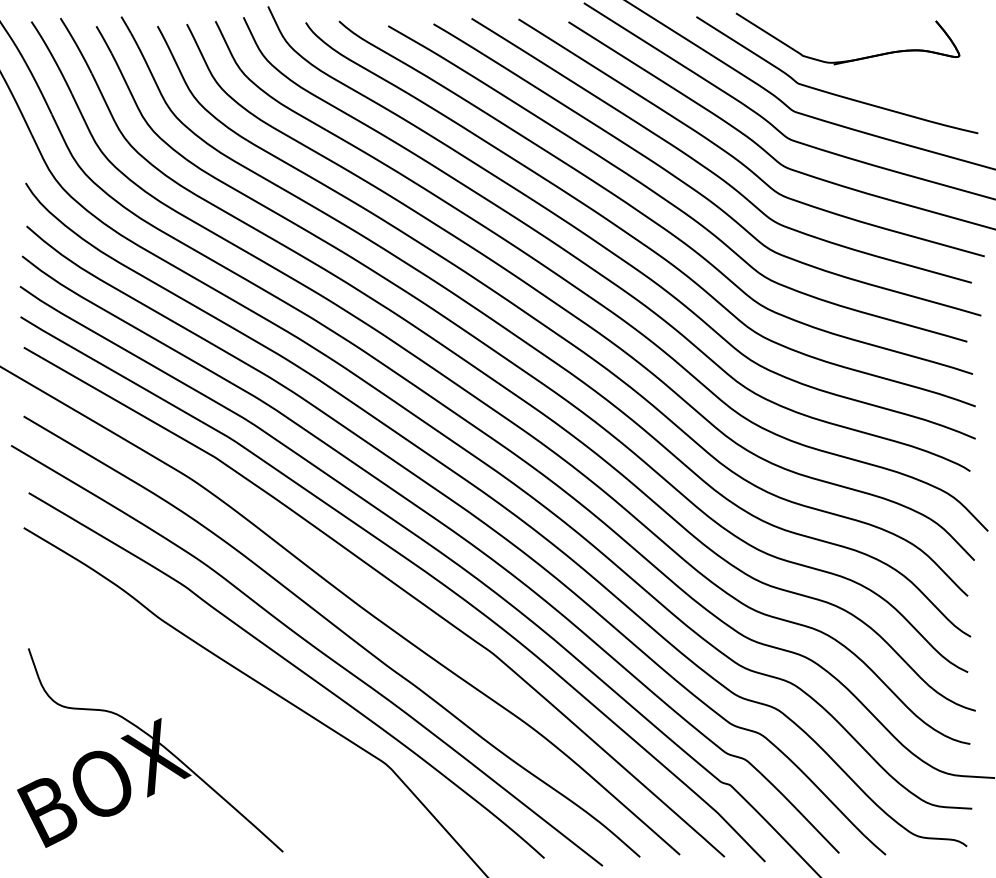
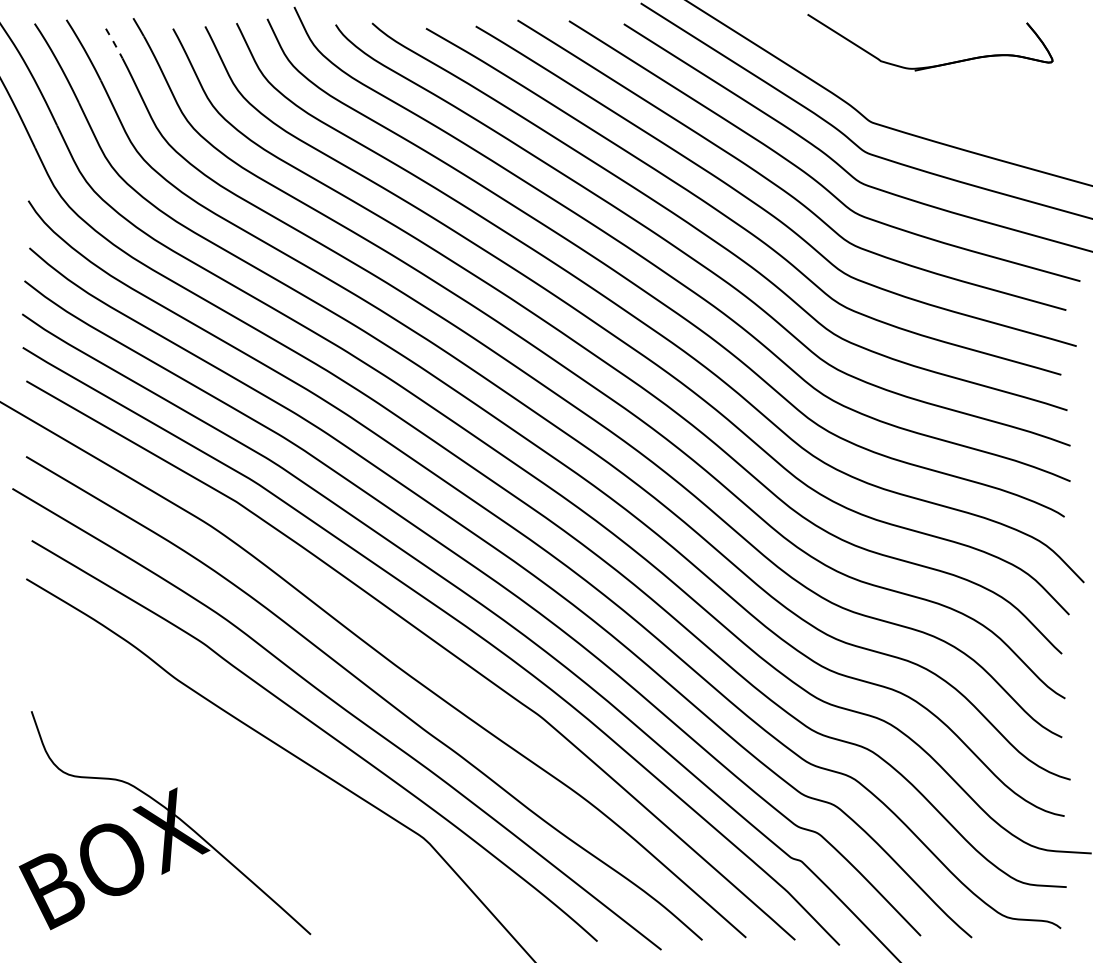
line: (104, 39) -> (114, 43), solid -> dashed
curve: (831, 92) -> (912, 101), removed

